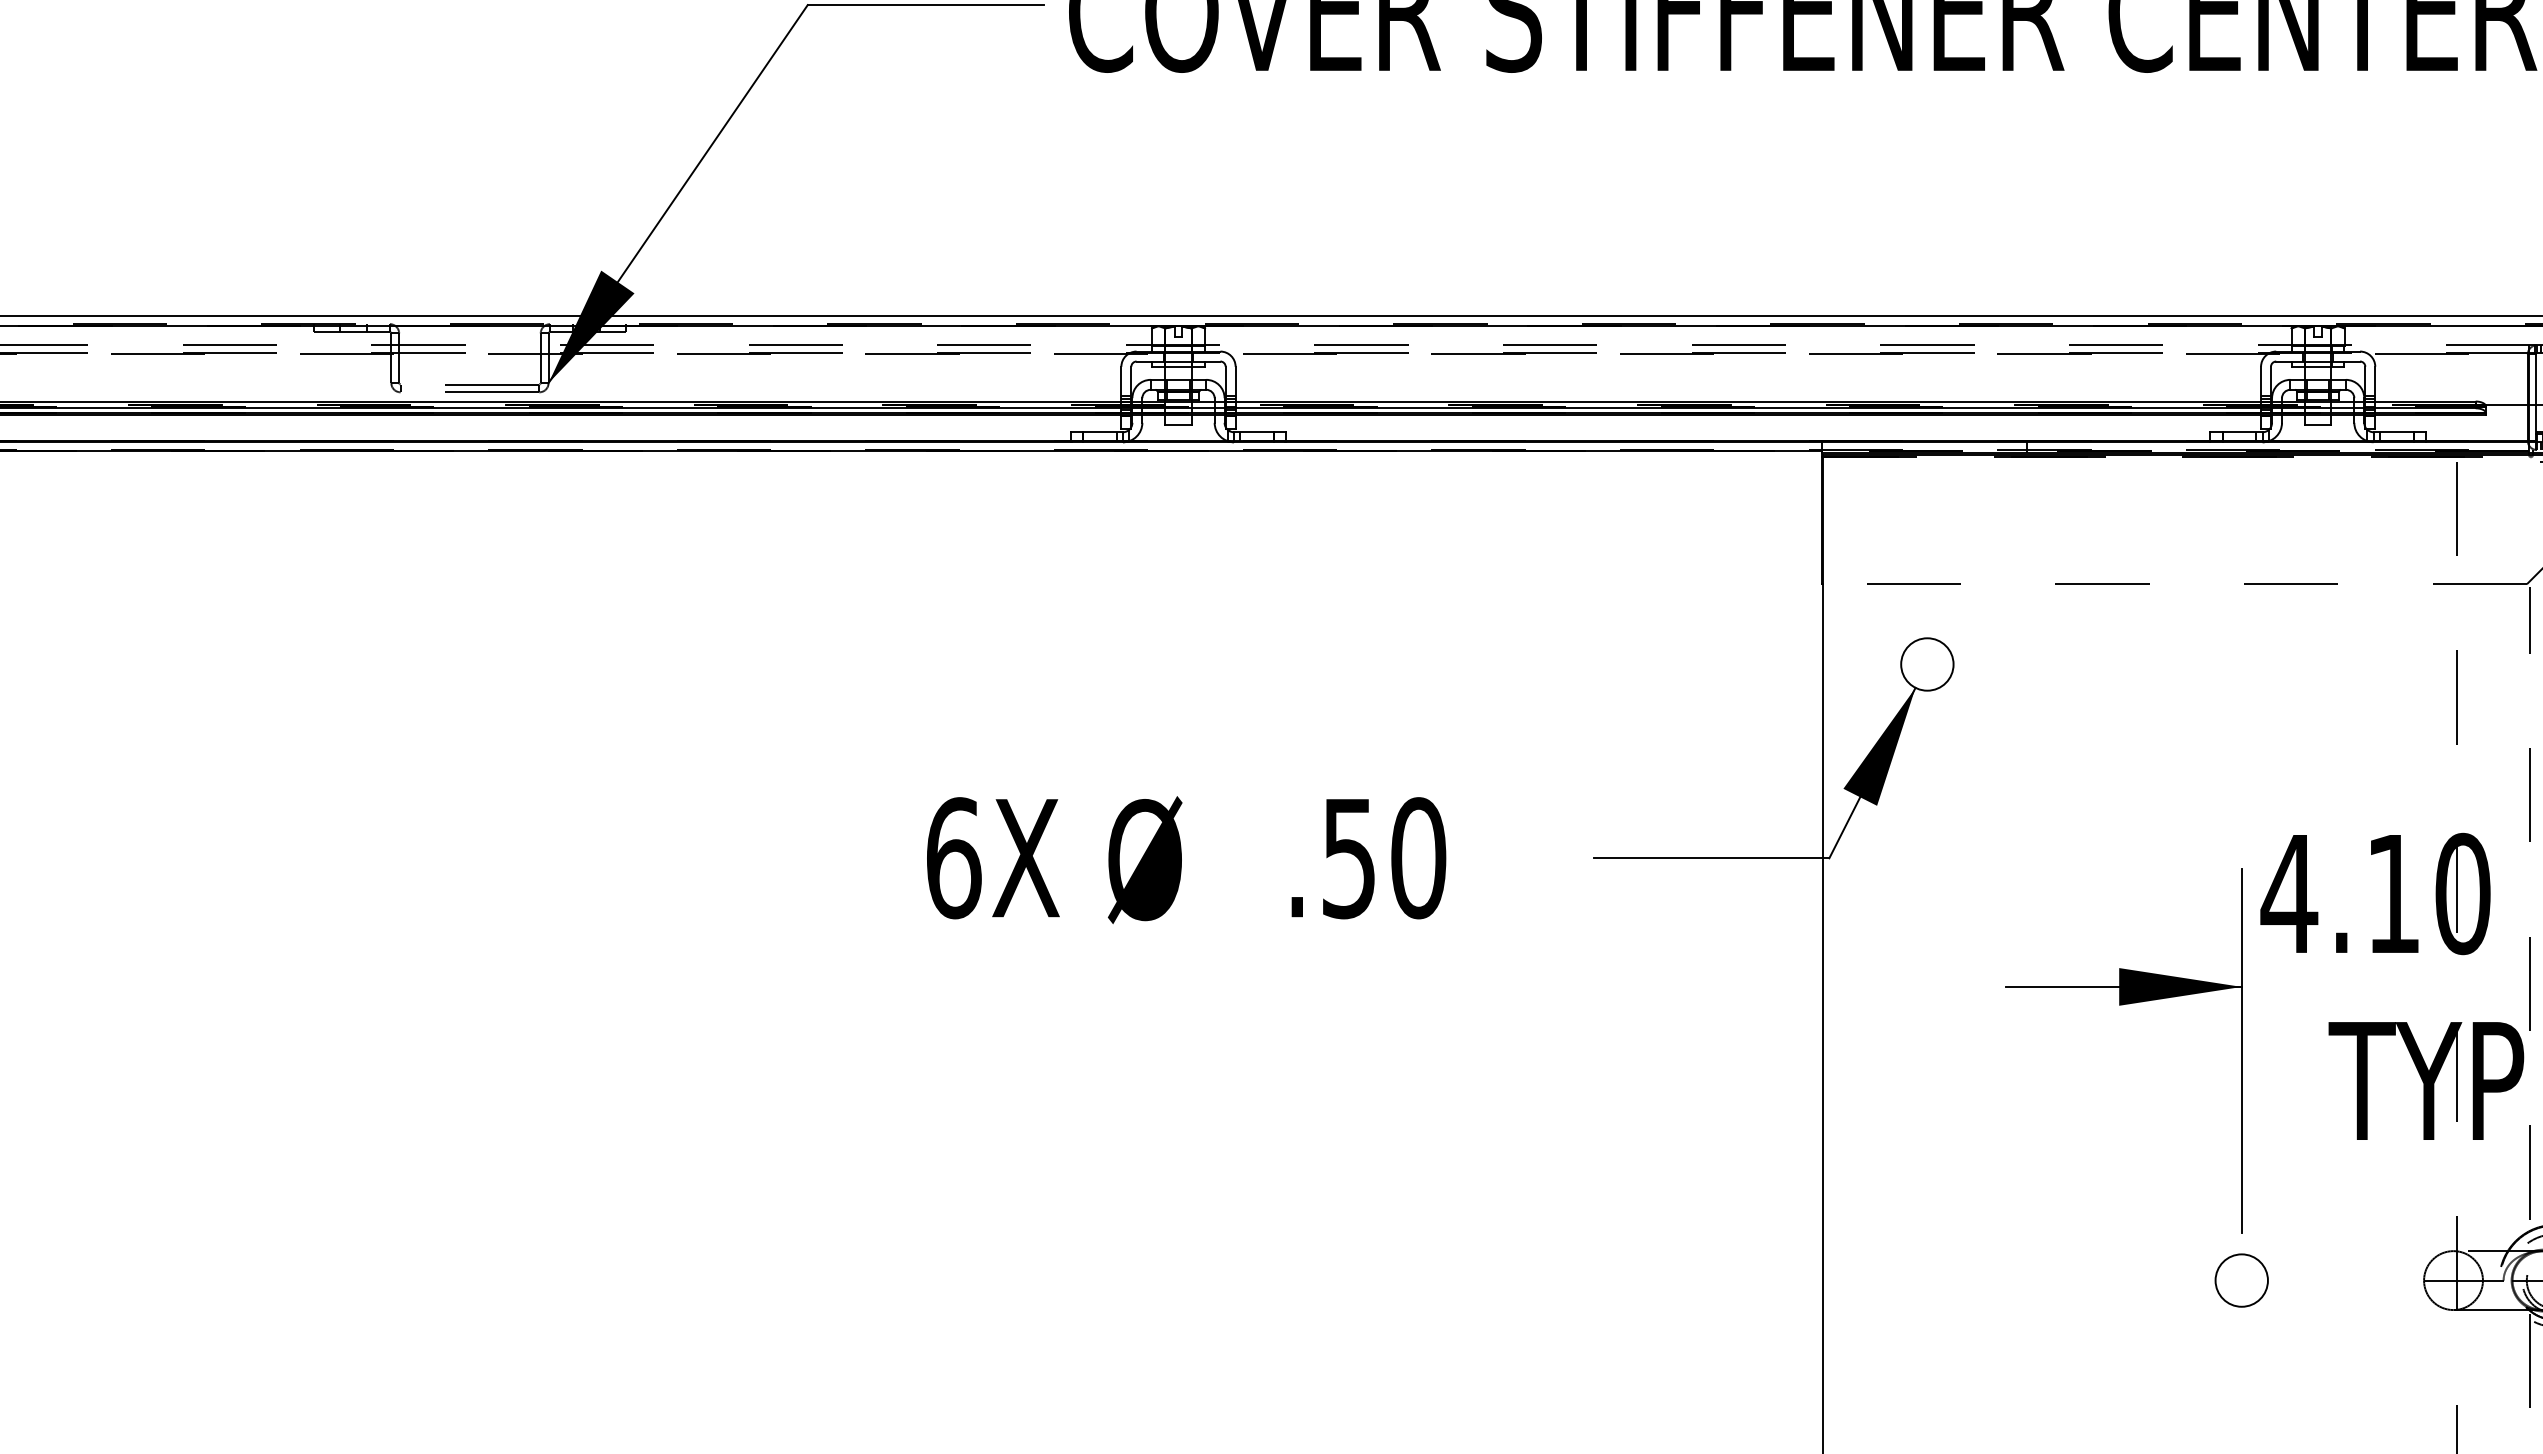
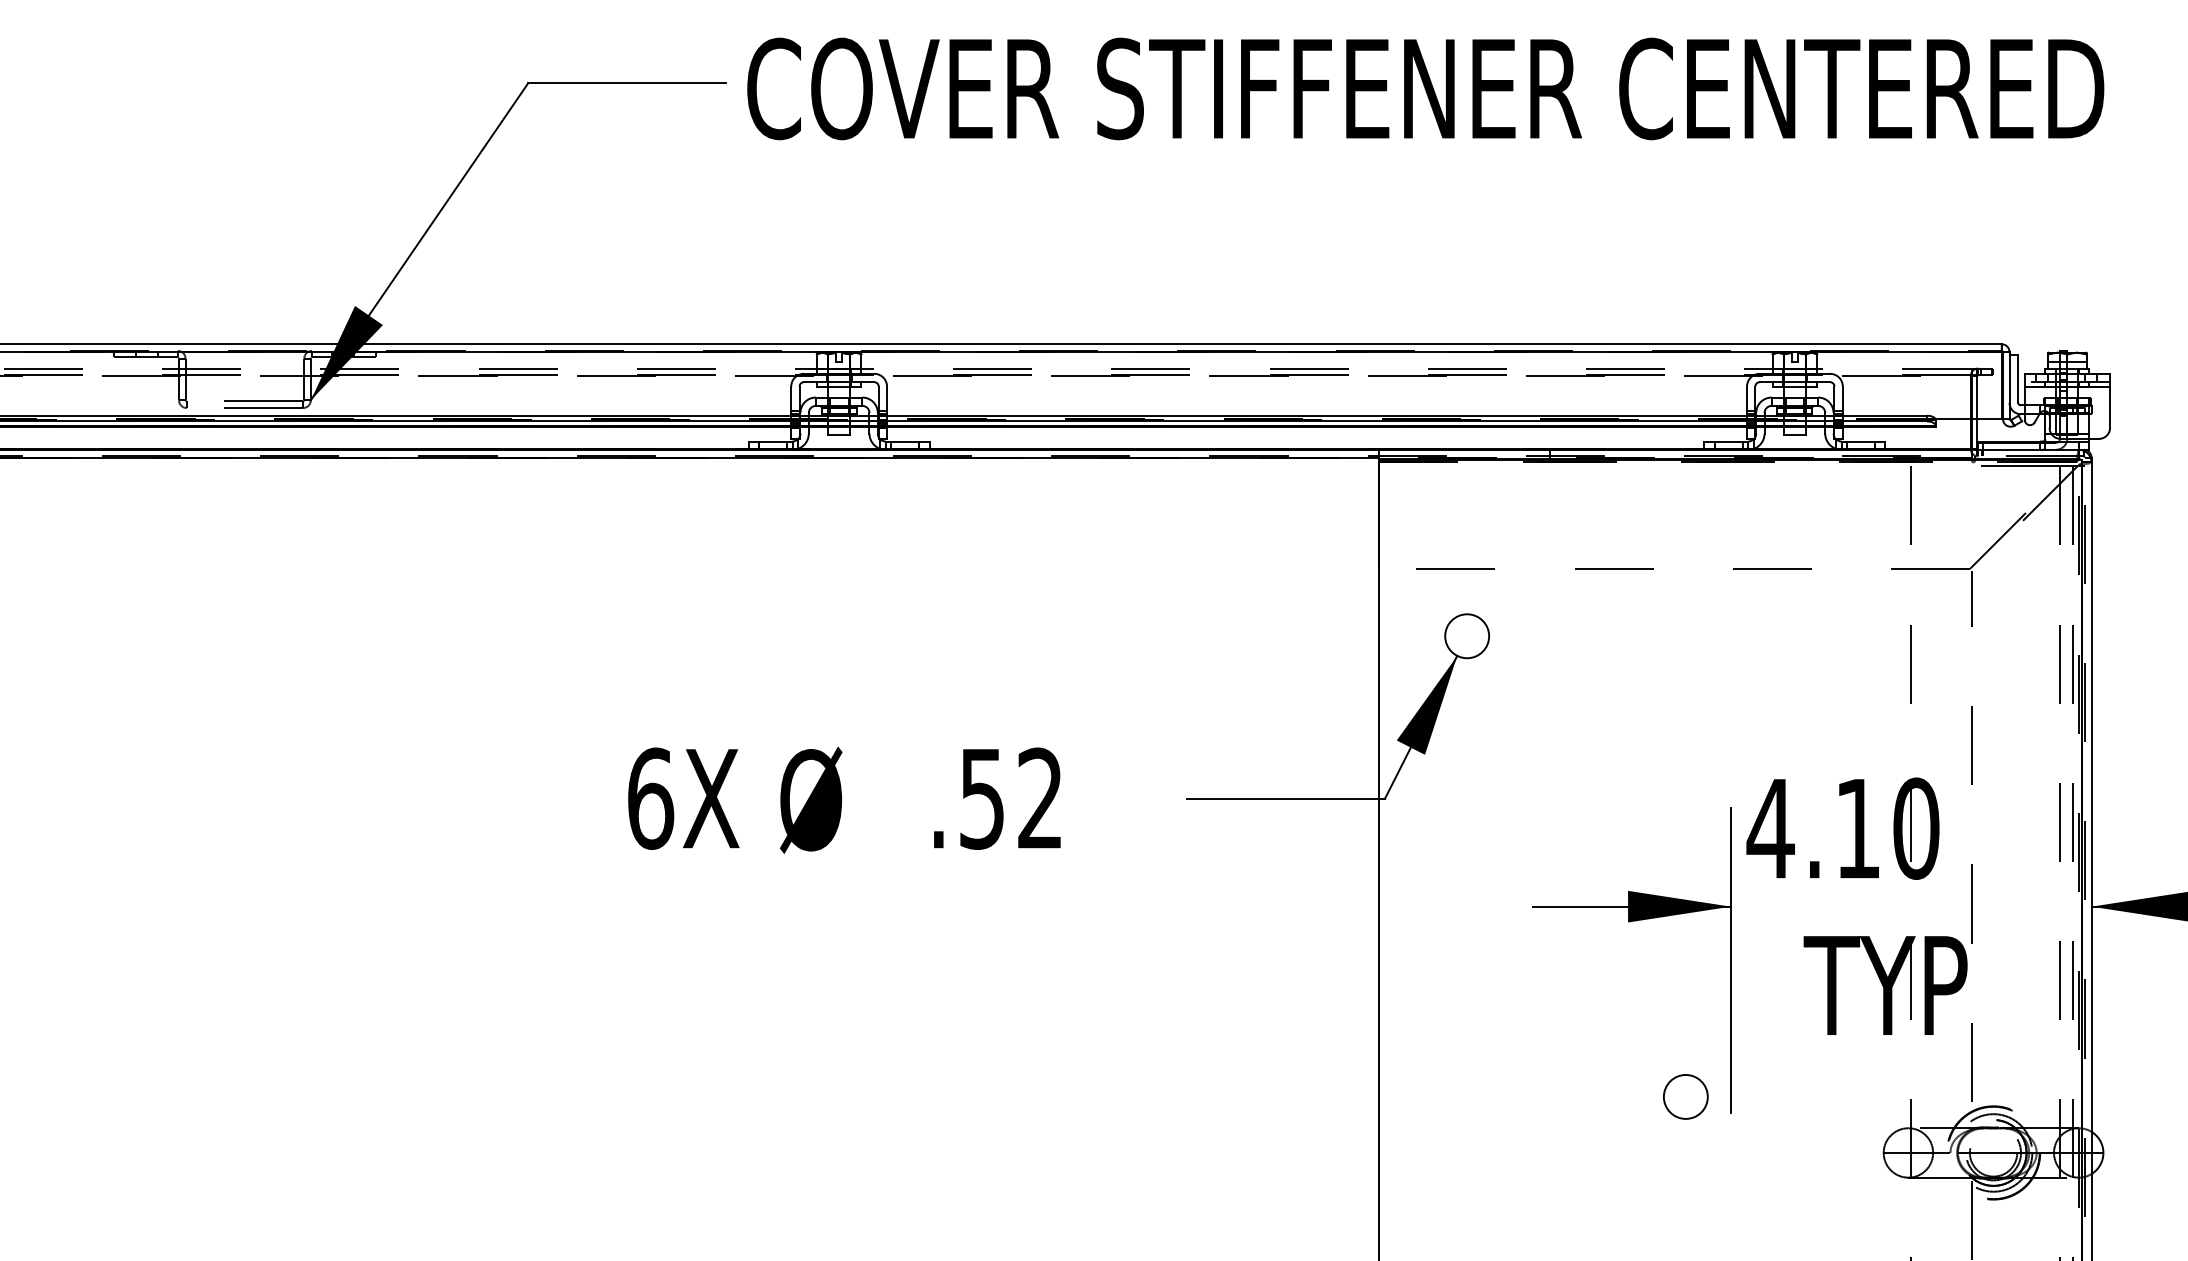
text: (1418, 857) -> (1040, 798), .50 -> .52
circle: (2241, 1280) -> (1685, 1096), moved

